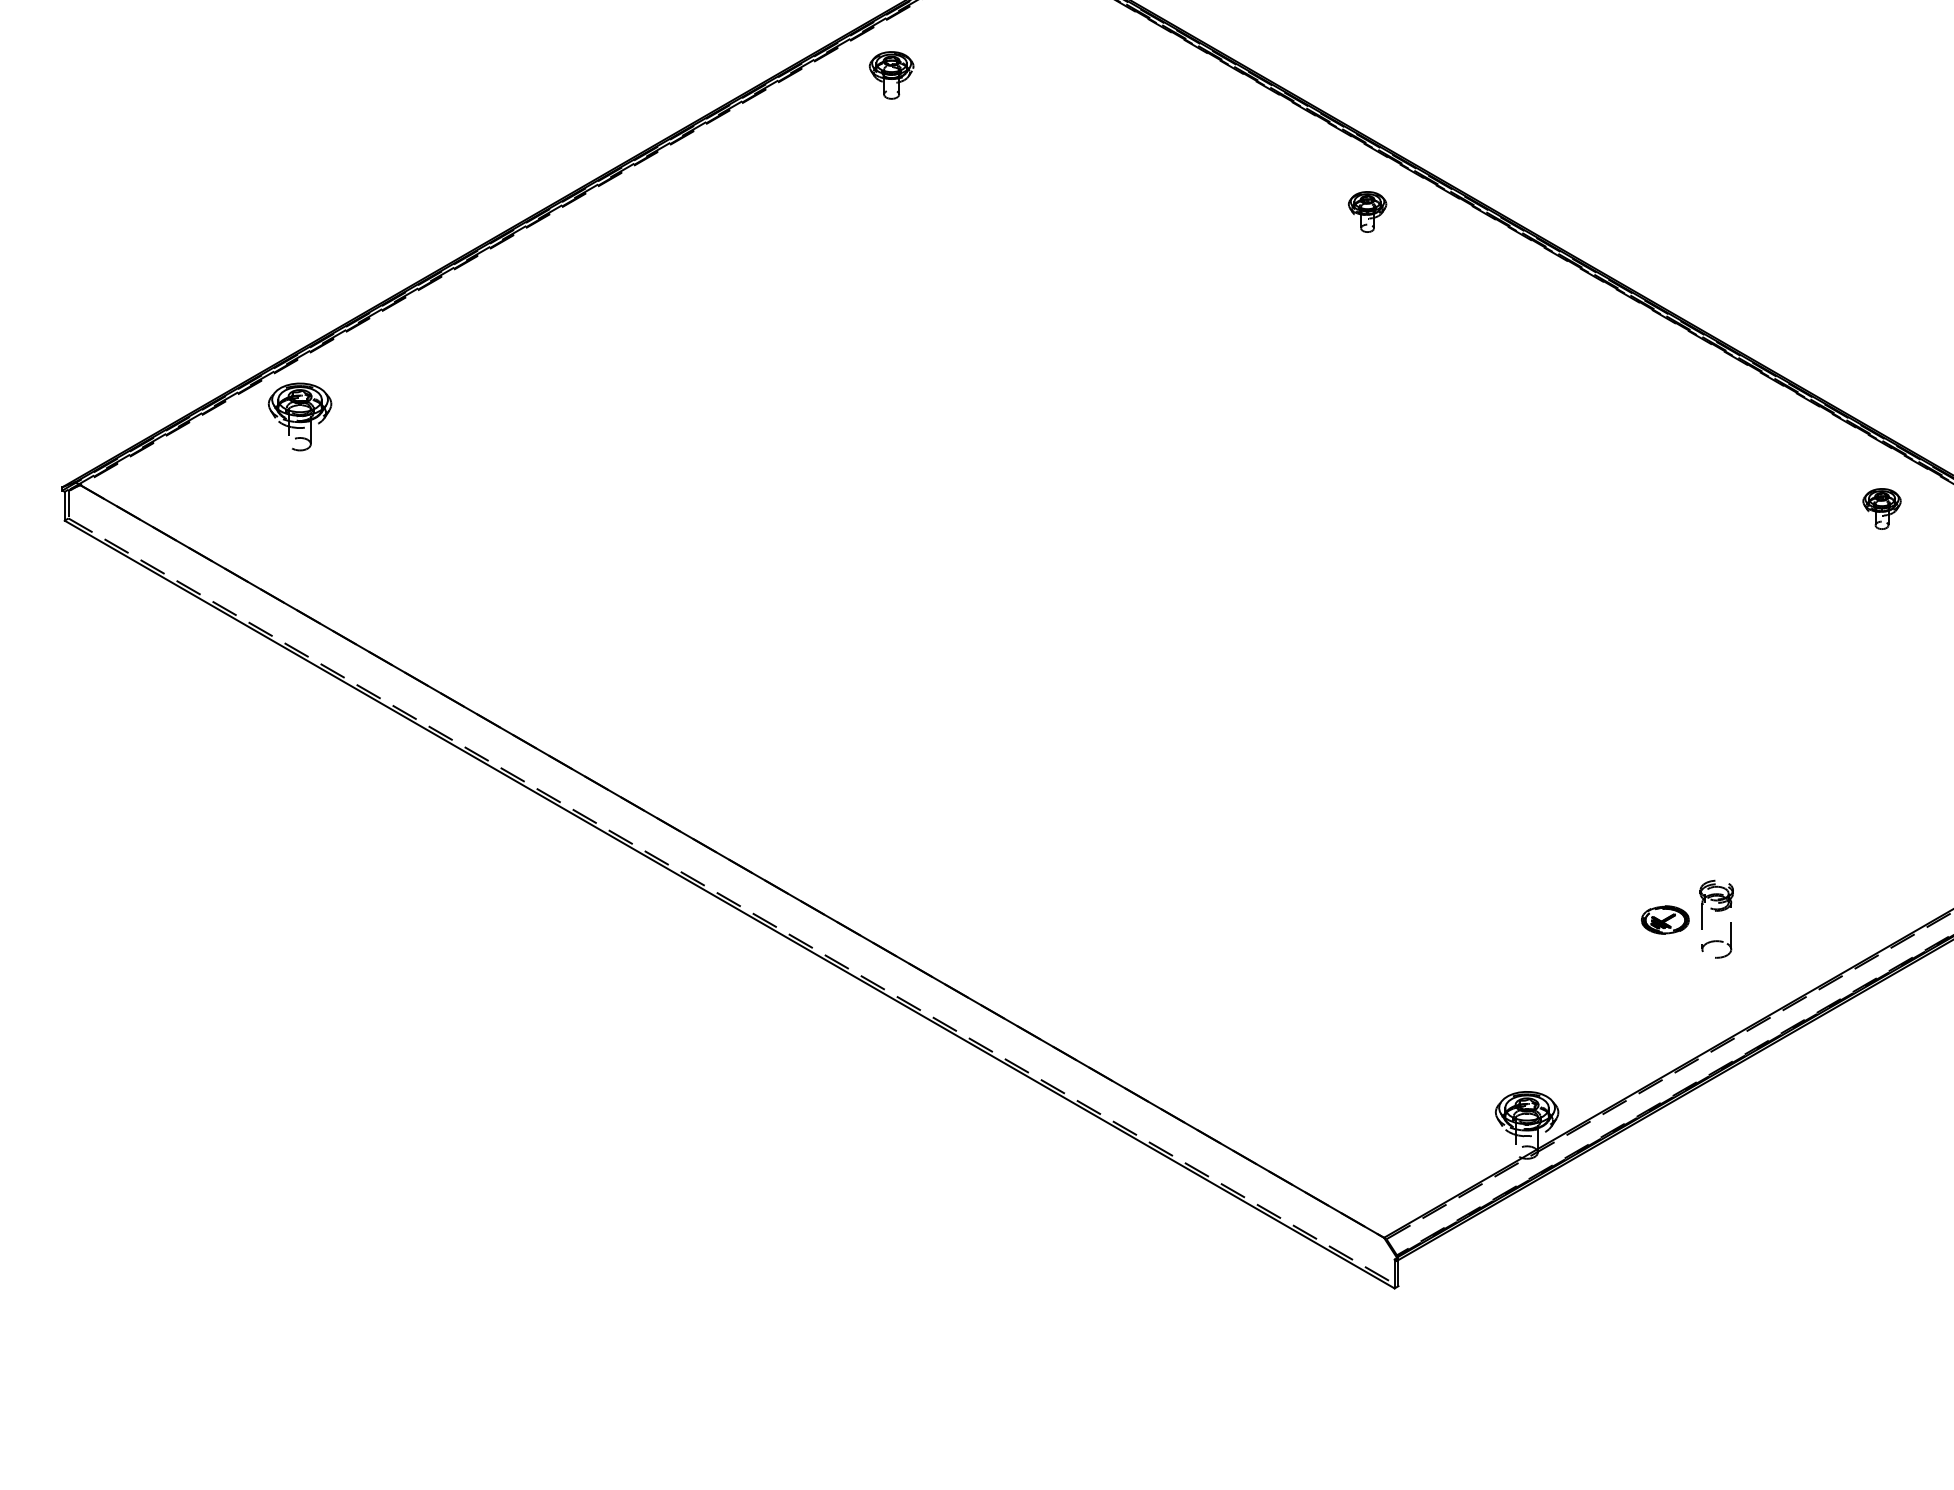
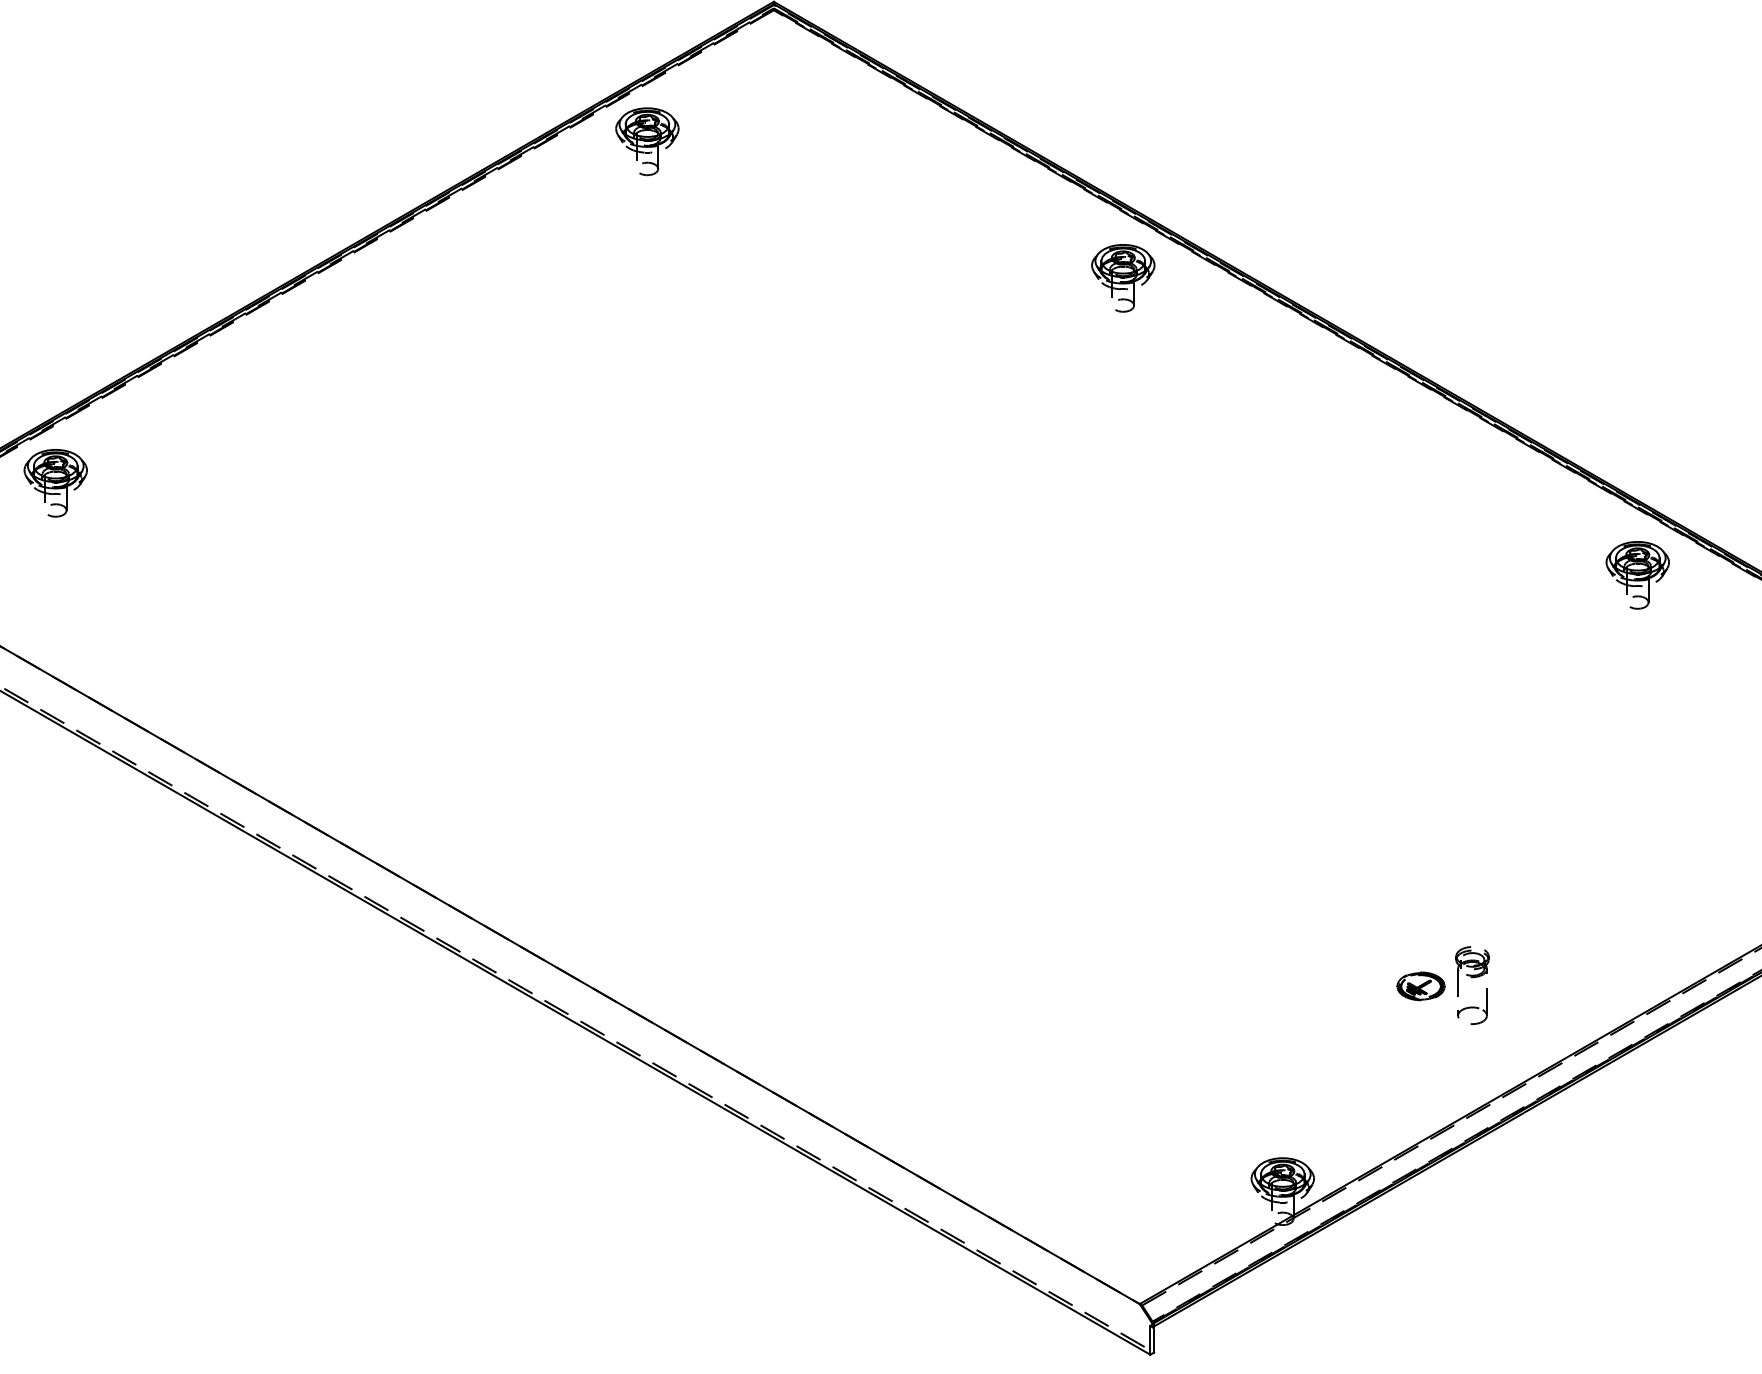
part: (891, 75) -> (647, 141), size x1.43
part: (1367, 211) -> (1123, 277), size x1.67
part: (1881, 508) -> (1637, 574), size x1.67

